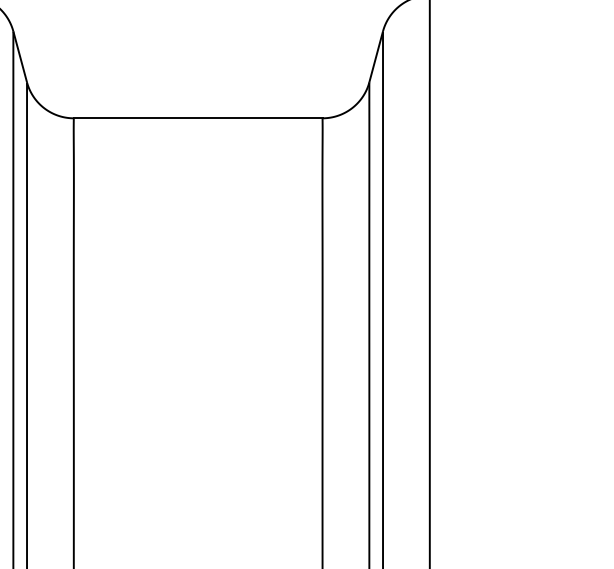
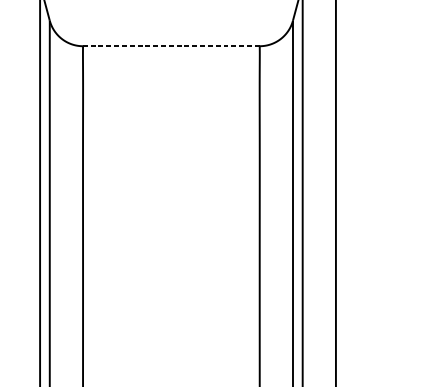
line: (197, 118) -> (170, 46), solid -> dashed

